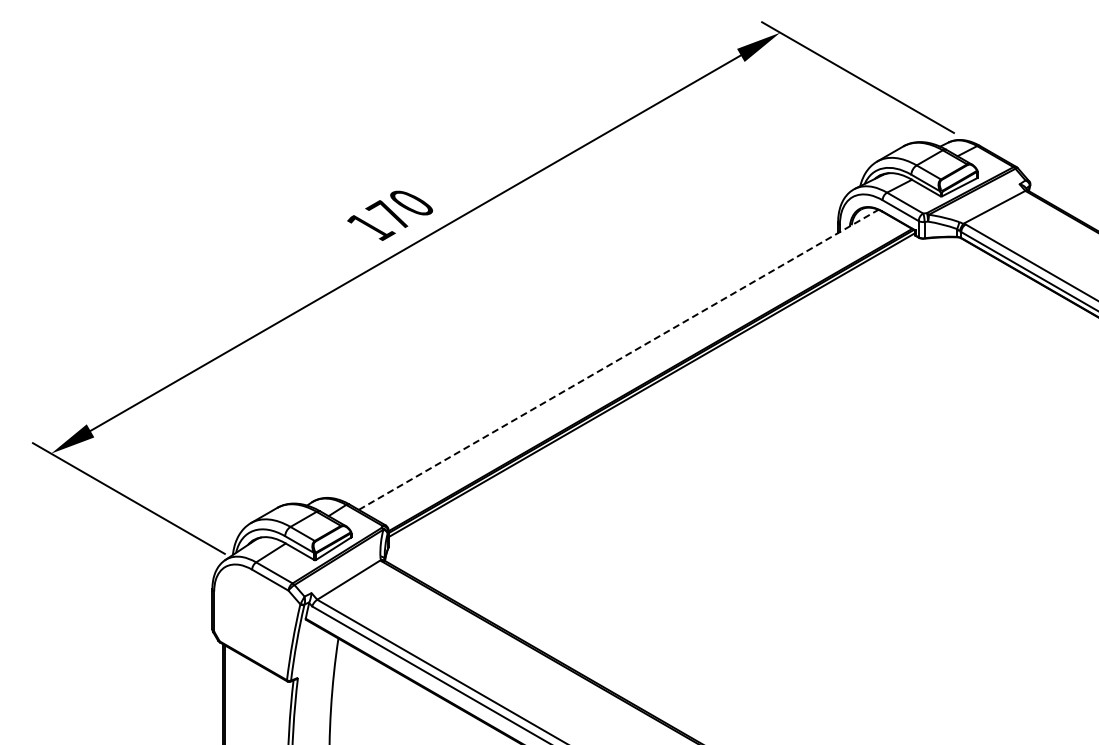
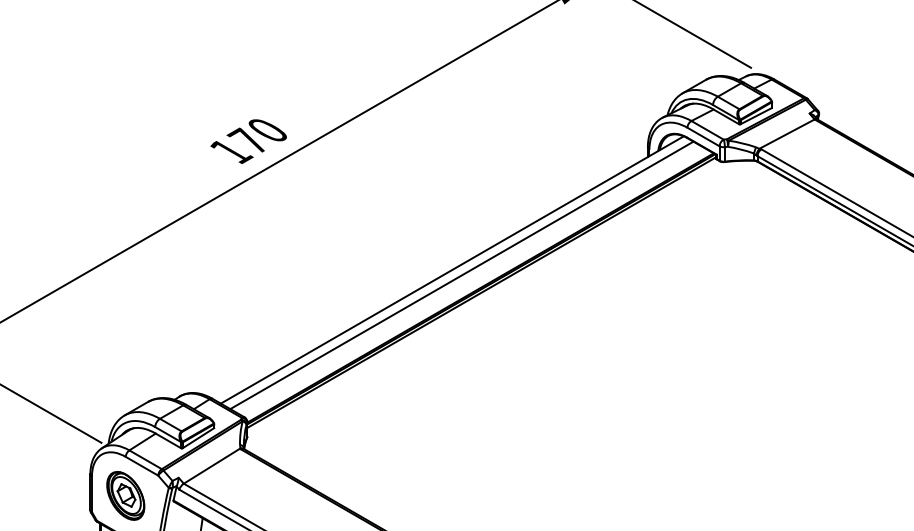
line: (619, 359) -> (453, 269), dashed -> solid
line: (629, 365) -> (461, 275), added
part: (251, 613) -> (125, 495), added

